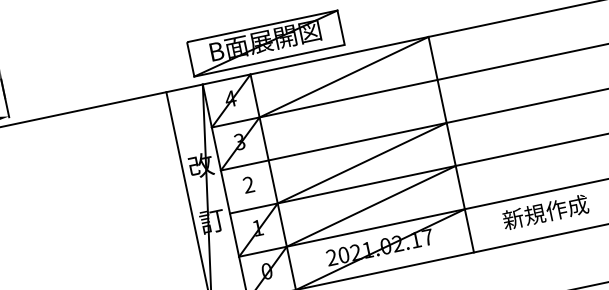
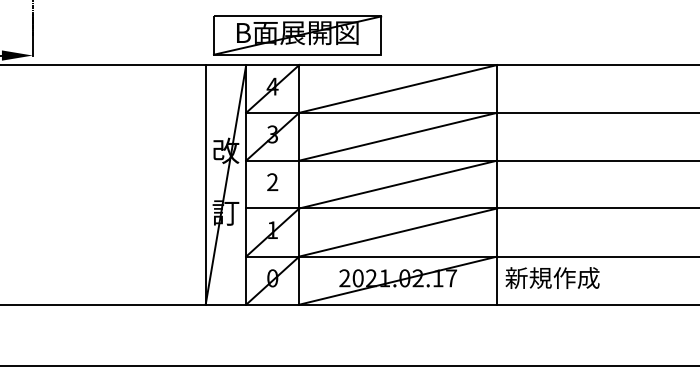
part: (265, 43) -> (297, 35), moved
line: (353, 119) -> (398, 136), added
text: (545, 211) -> (552, 277), moved

